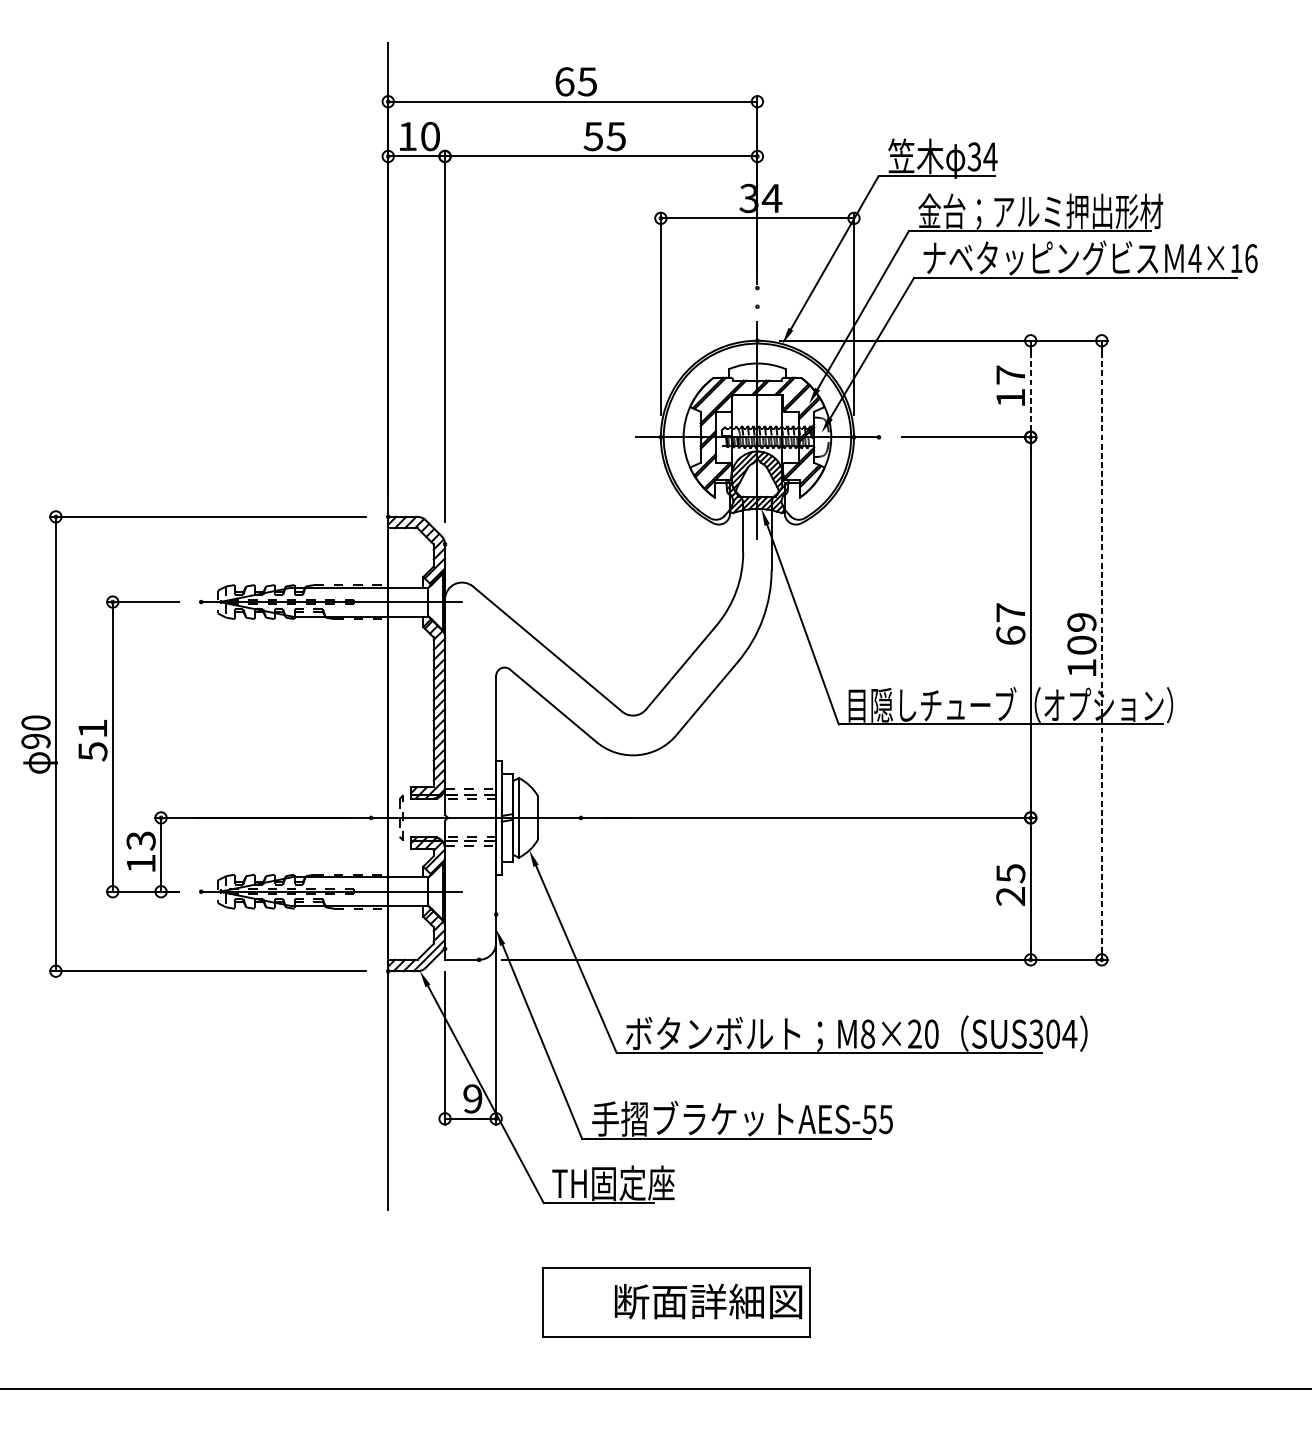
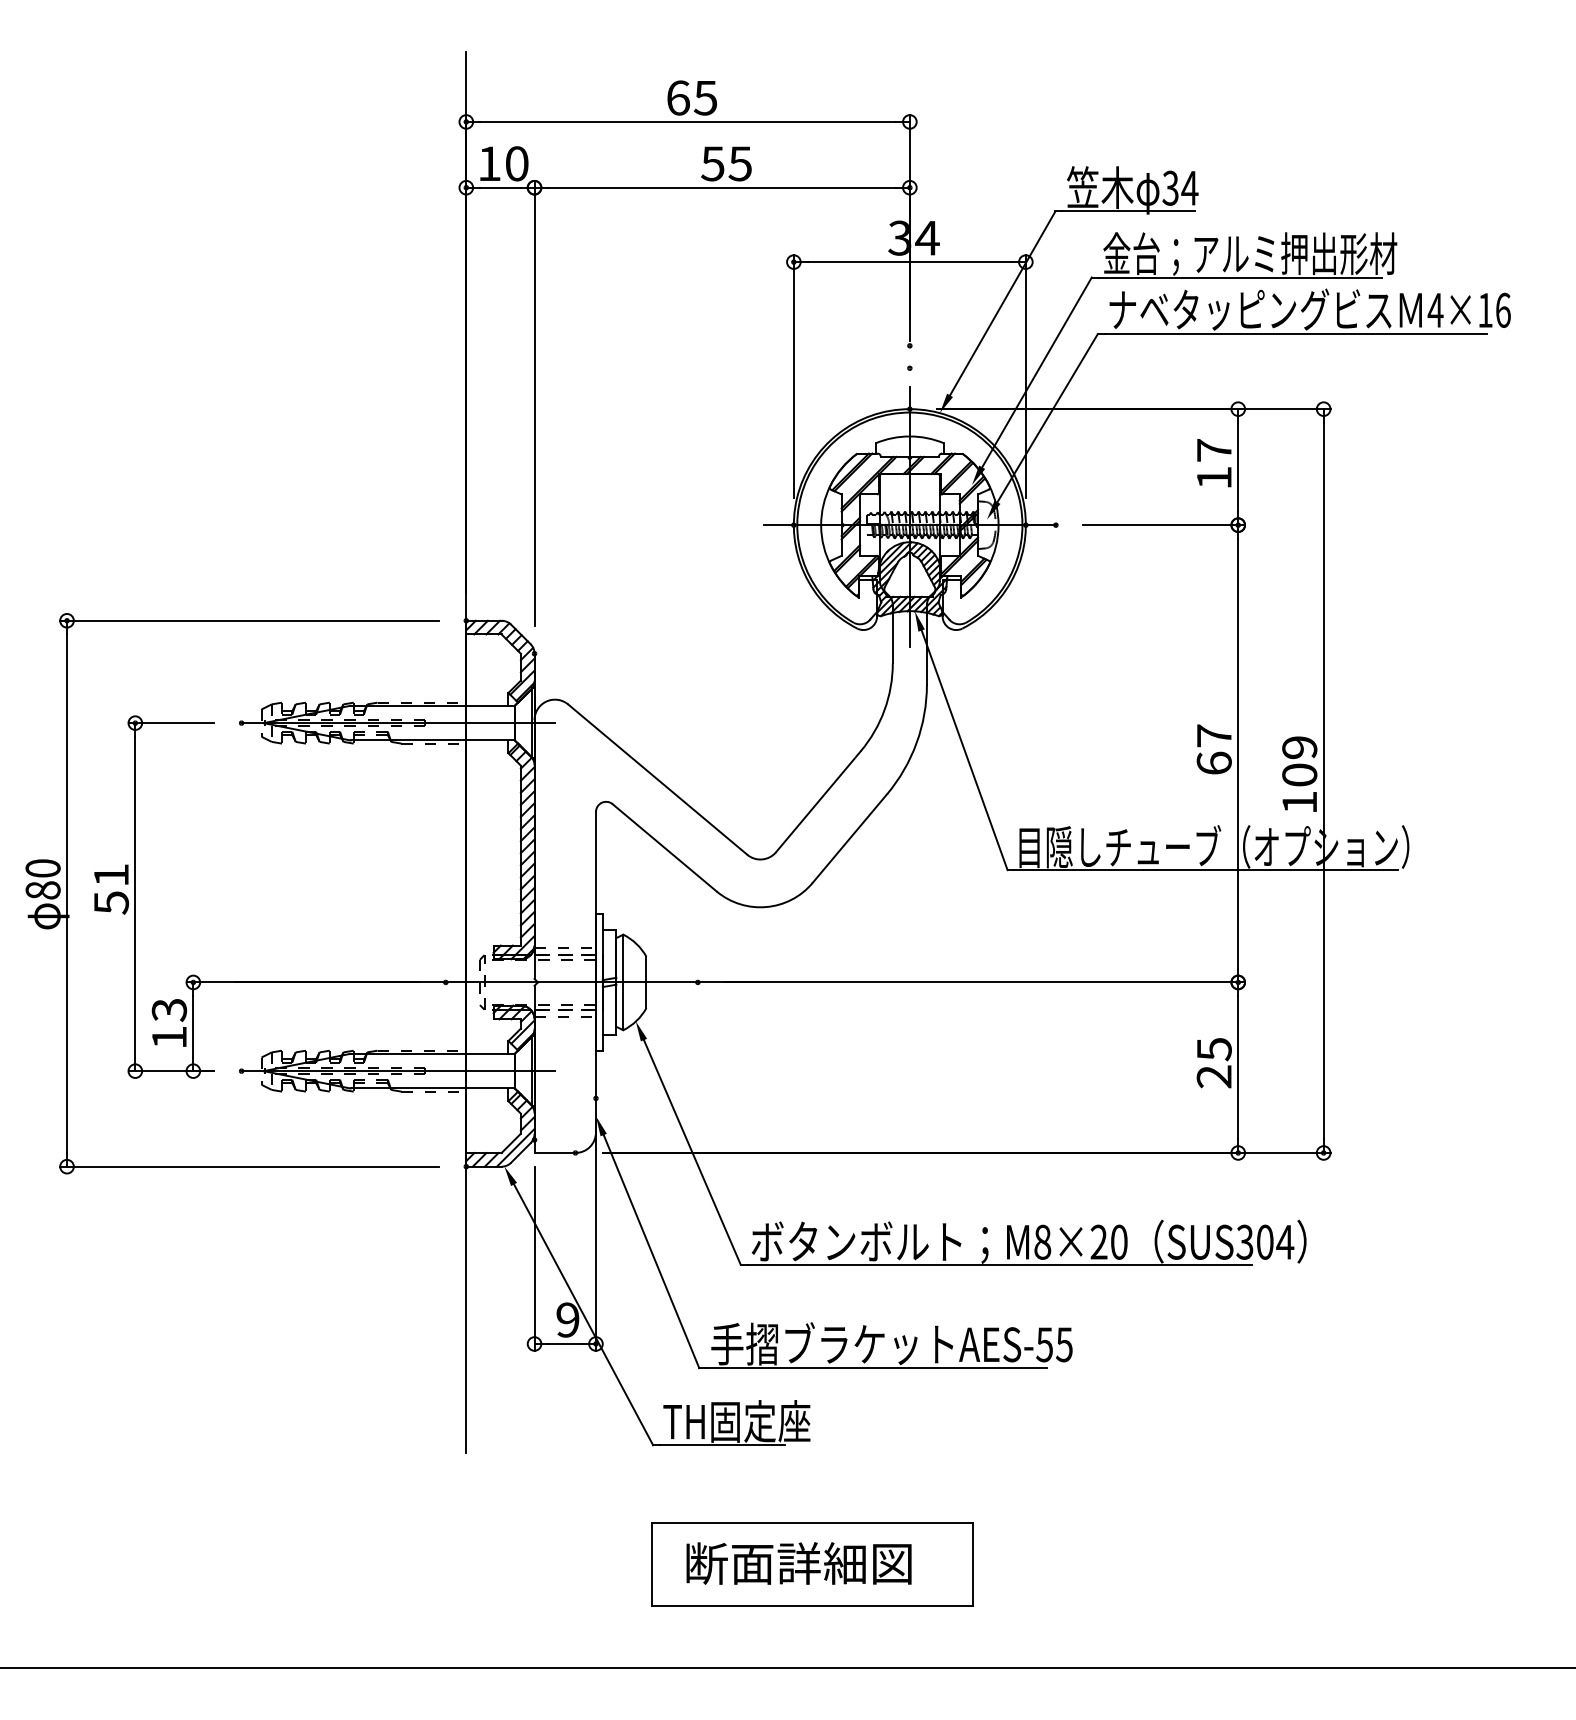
line: (1030, 389) -> (1238, 467), dashed -> solid
line: (1101, 650) -> (1323, 781), dashed -> solid
text: (35, 741) -> (42, 890), 90 -> 80
text: (708, 1301) -> (798, 1563), moved

